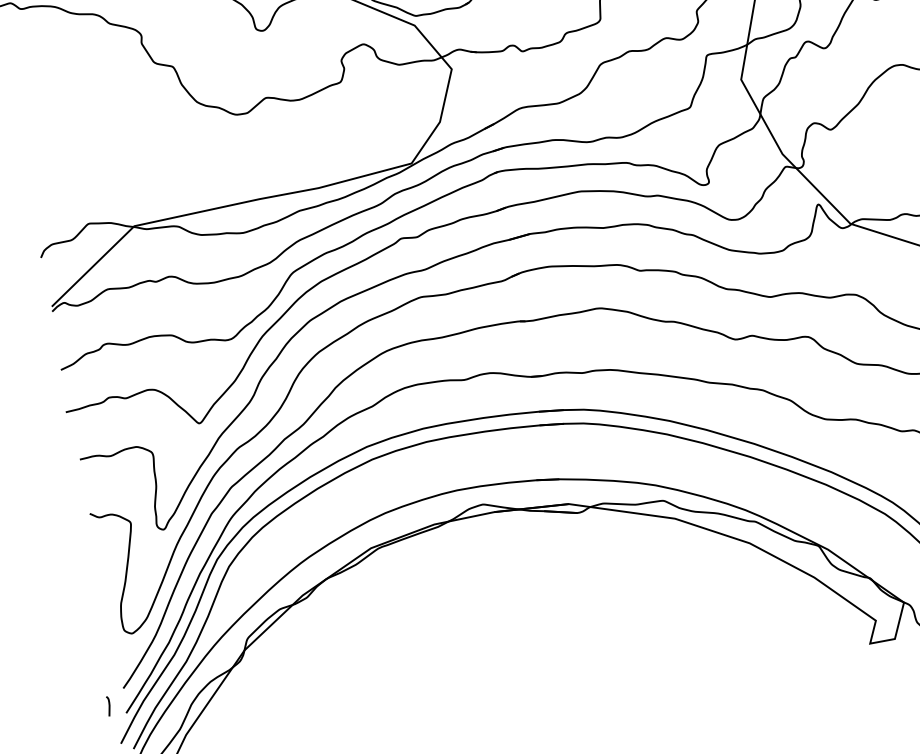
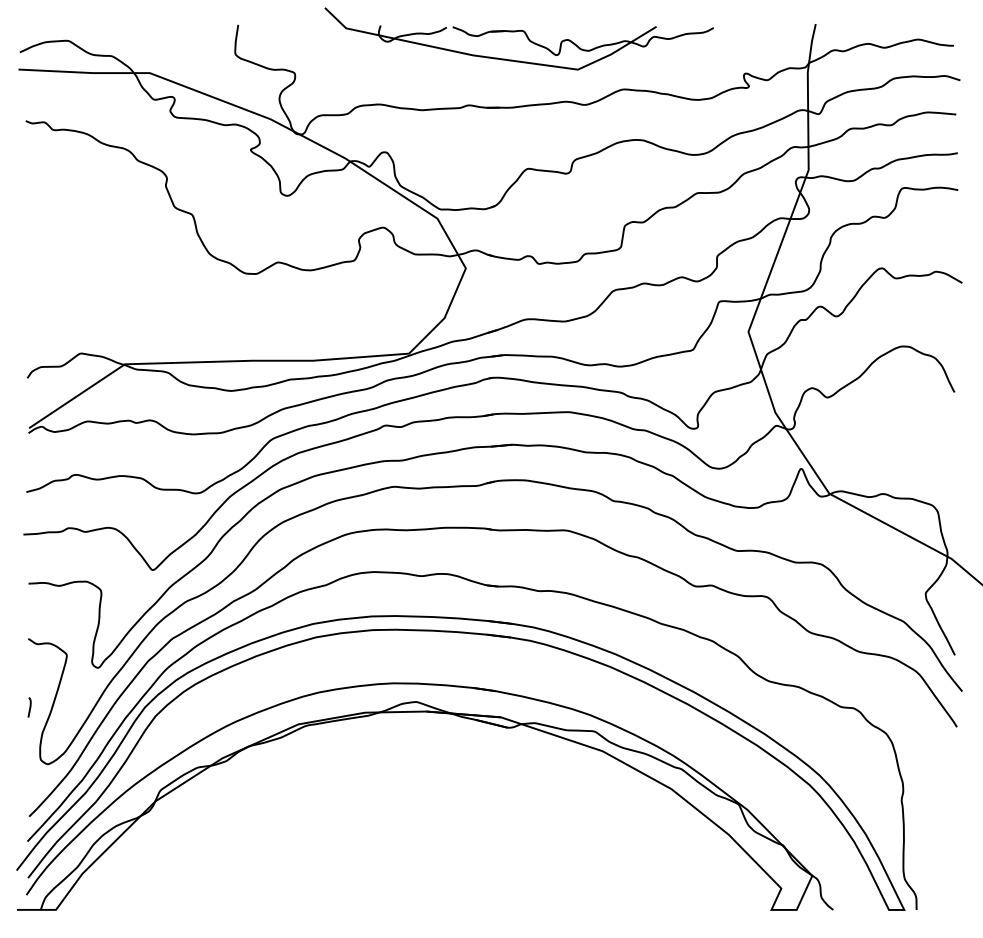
curve: (108, 706) -> (29, 707), moved

